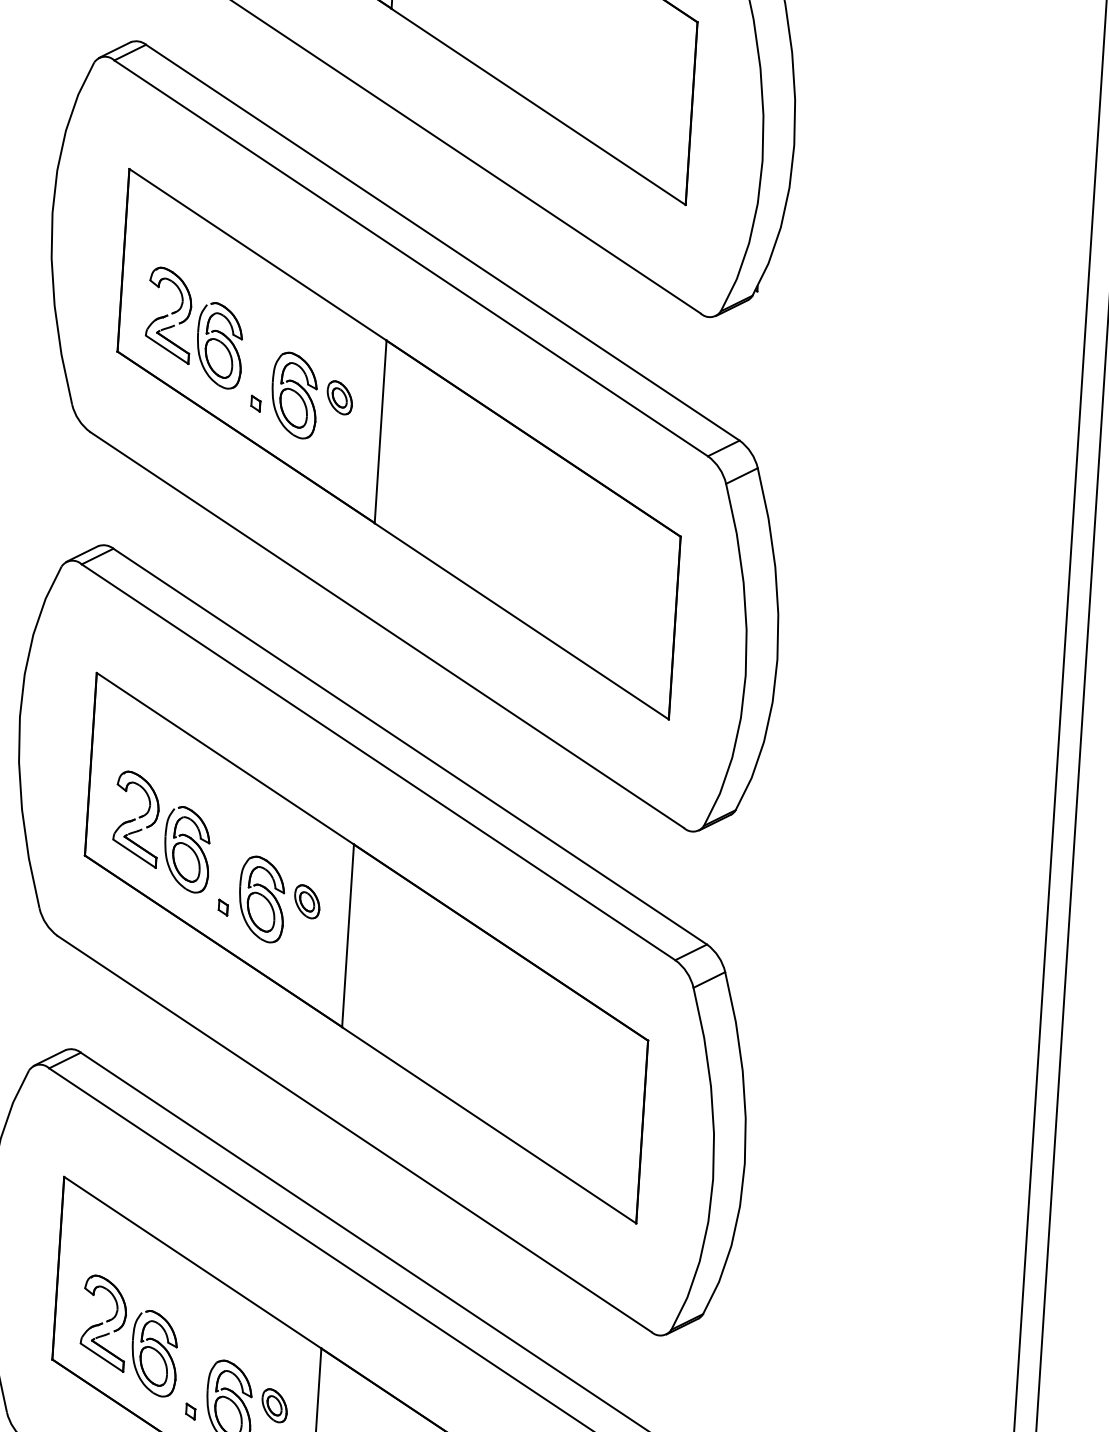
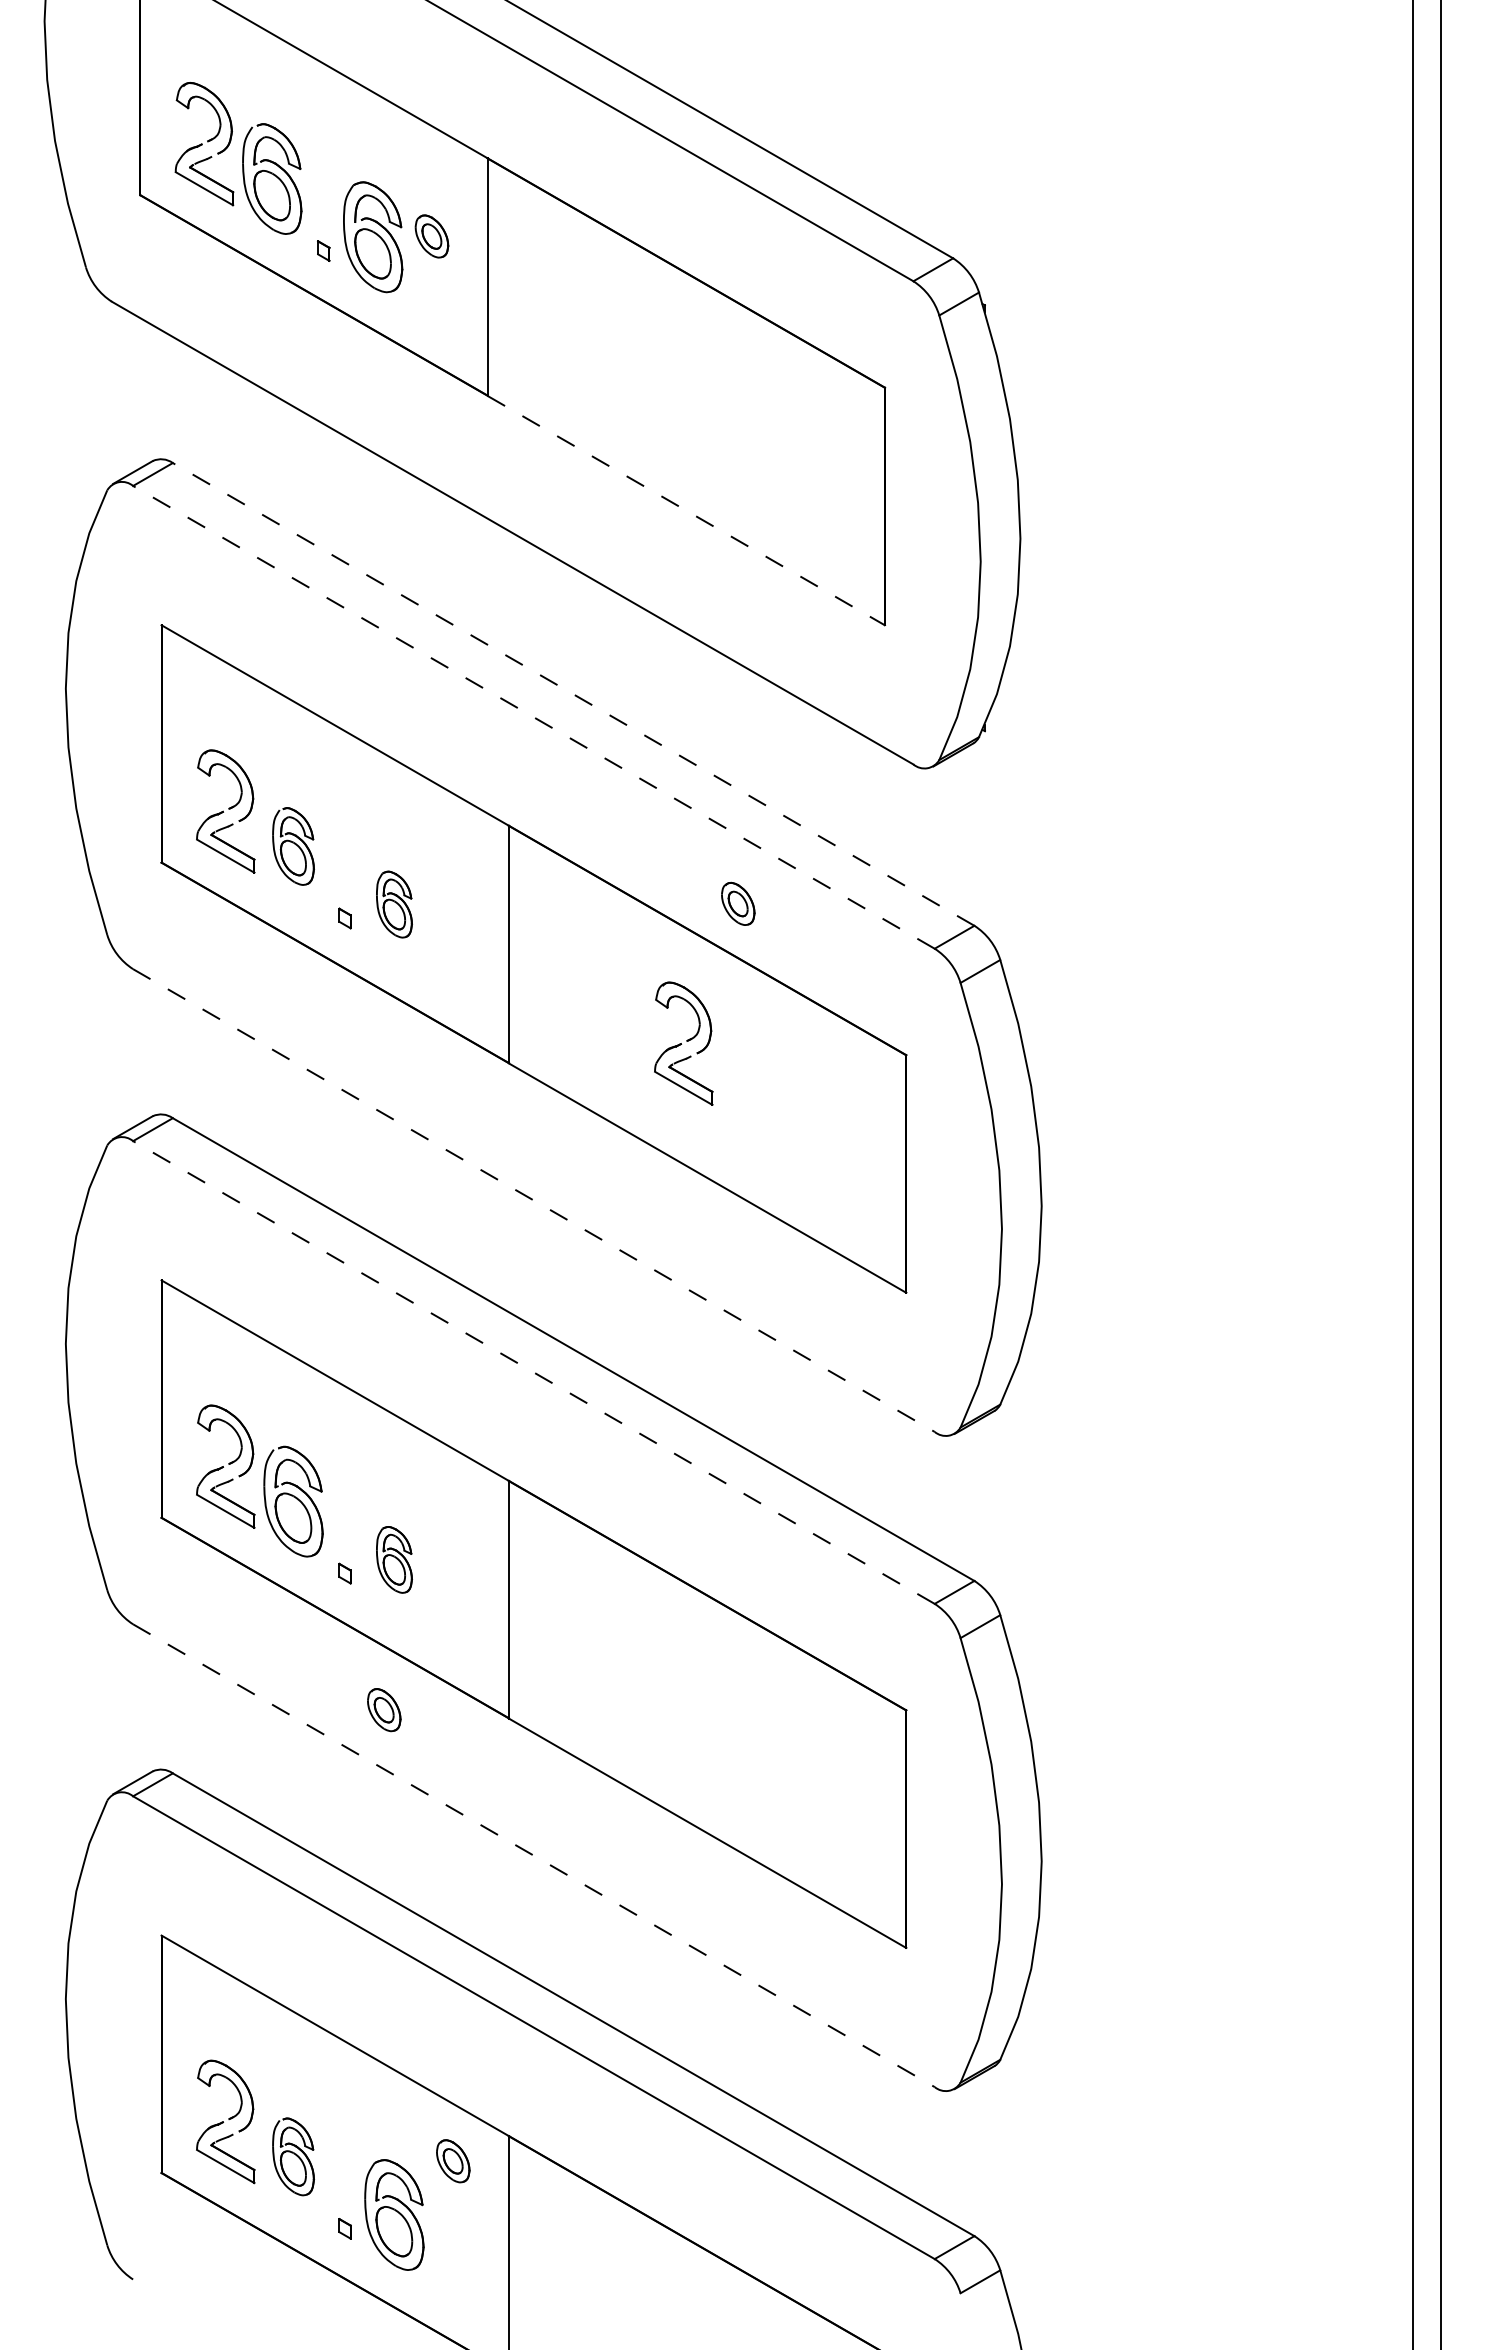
line: (538, 106) -> (686, 510), solid -> dashed
line: (442, 242) -> (573, 694), solid -> dashed
line: (410, 258) -> (533, 717), solid -> dashed
part: (219, 345) -> (293, 846), size x0.7
part: (294, 395) -> (394, 904), size x0.6
part: (340, 397) -> (738, 903), moved
part: (509, 516) -> (683, 1043), added
line: (386, 629) -> (533, 1200), solid -> dashed
line: (378, 762) -> (533, 1372), solid -> dashed
part: (262, 899) -> (394, 1559), size x0.6
part: (307, 902) -> (384, 1710), moved
line: (354, 1133) -> (533, 1855), solid -> dashed
part: (154, 1353) -> (293, 2156), size x0.7
part: (274, 1405) -> (453, 2161), moved

